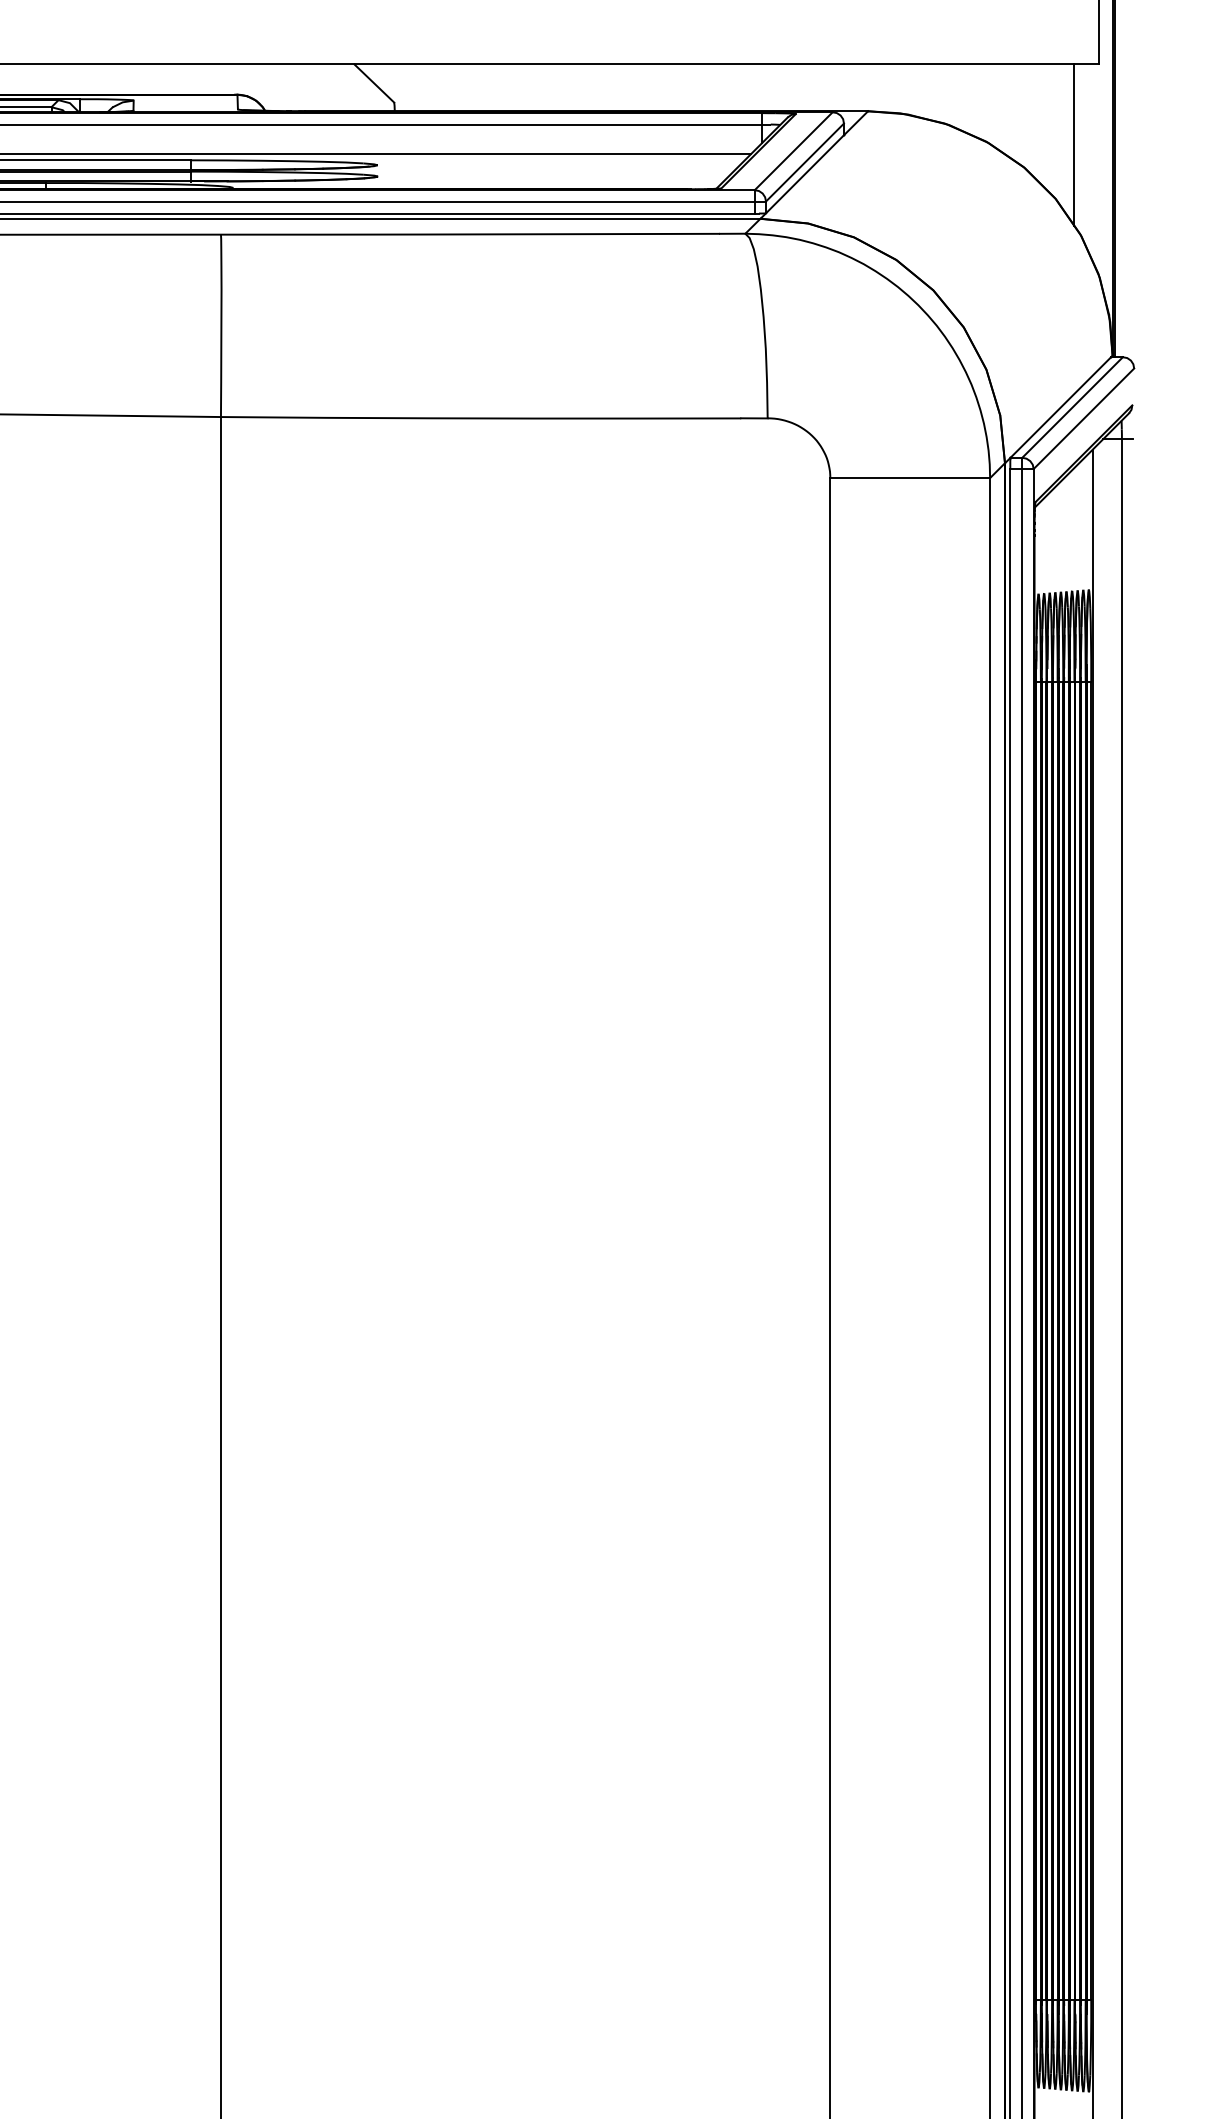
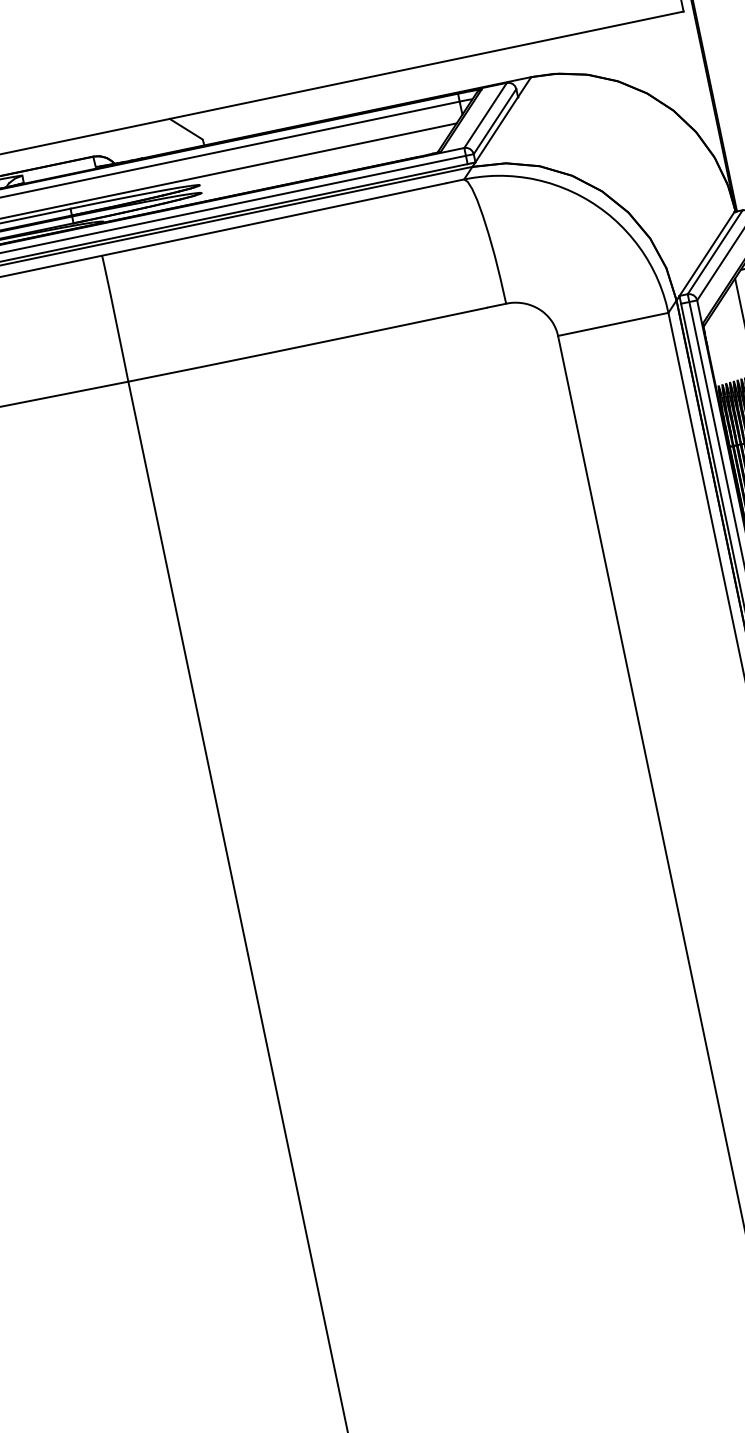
line: (1074, 144) -> (678, 70), removed

